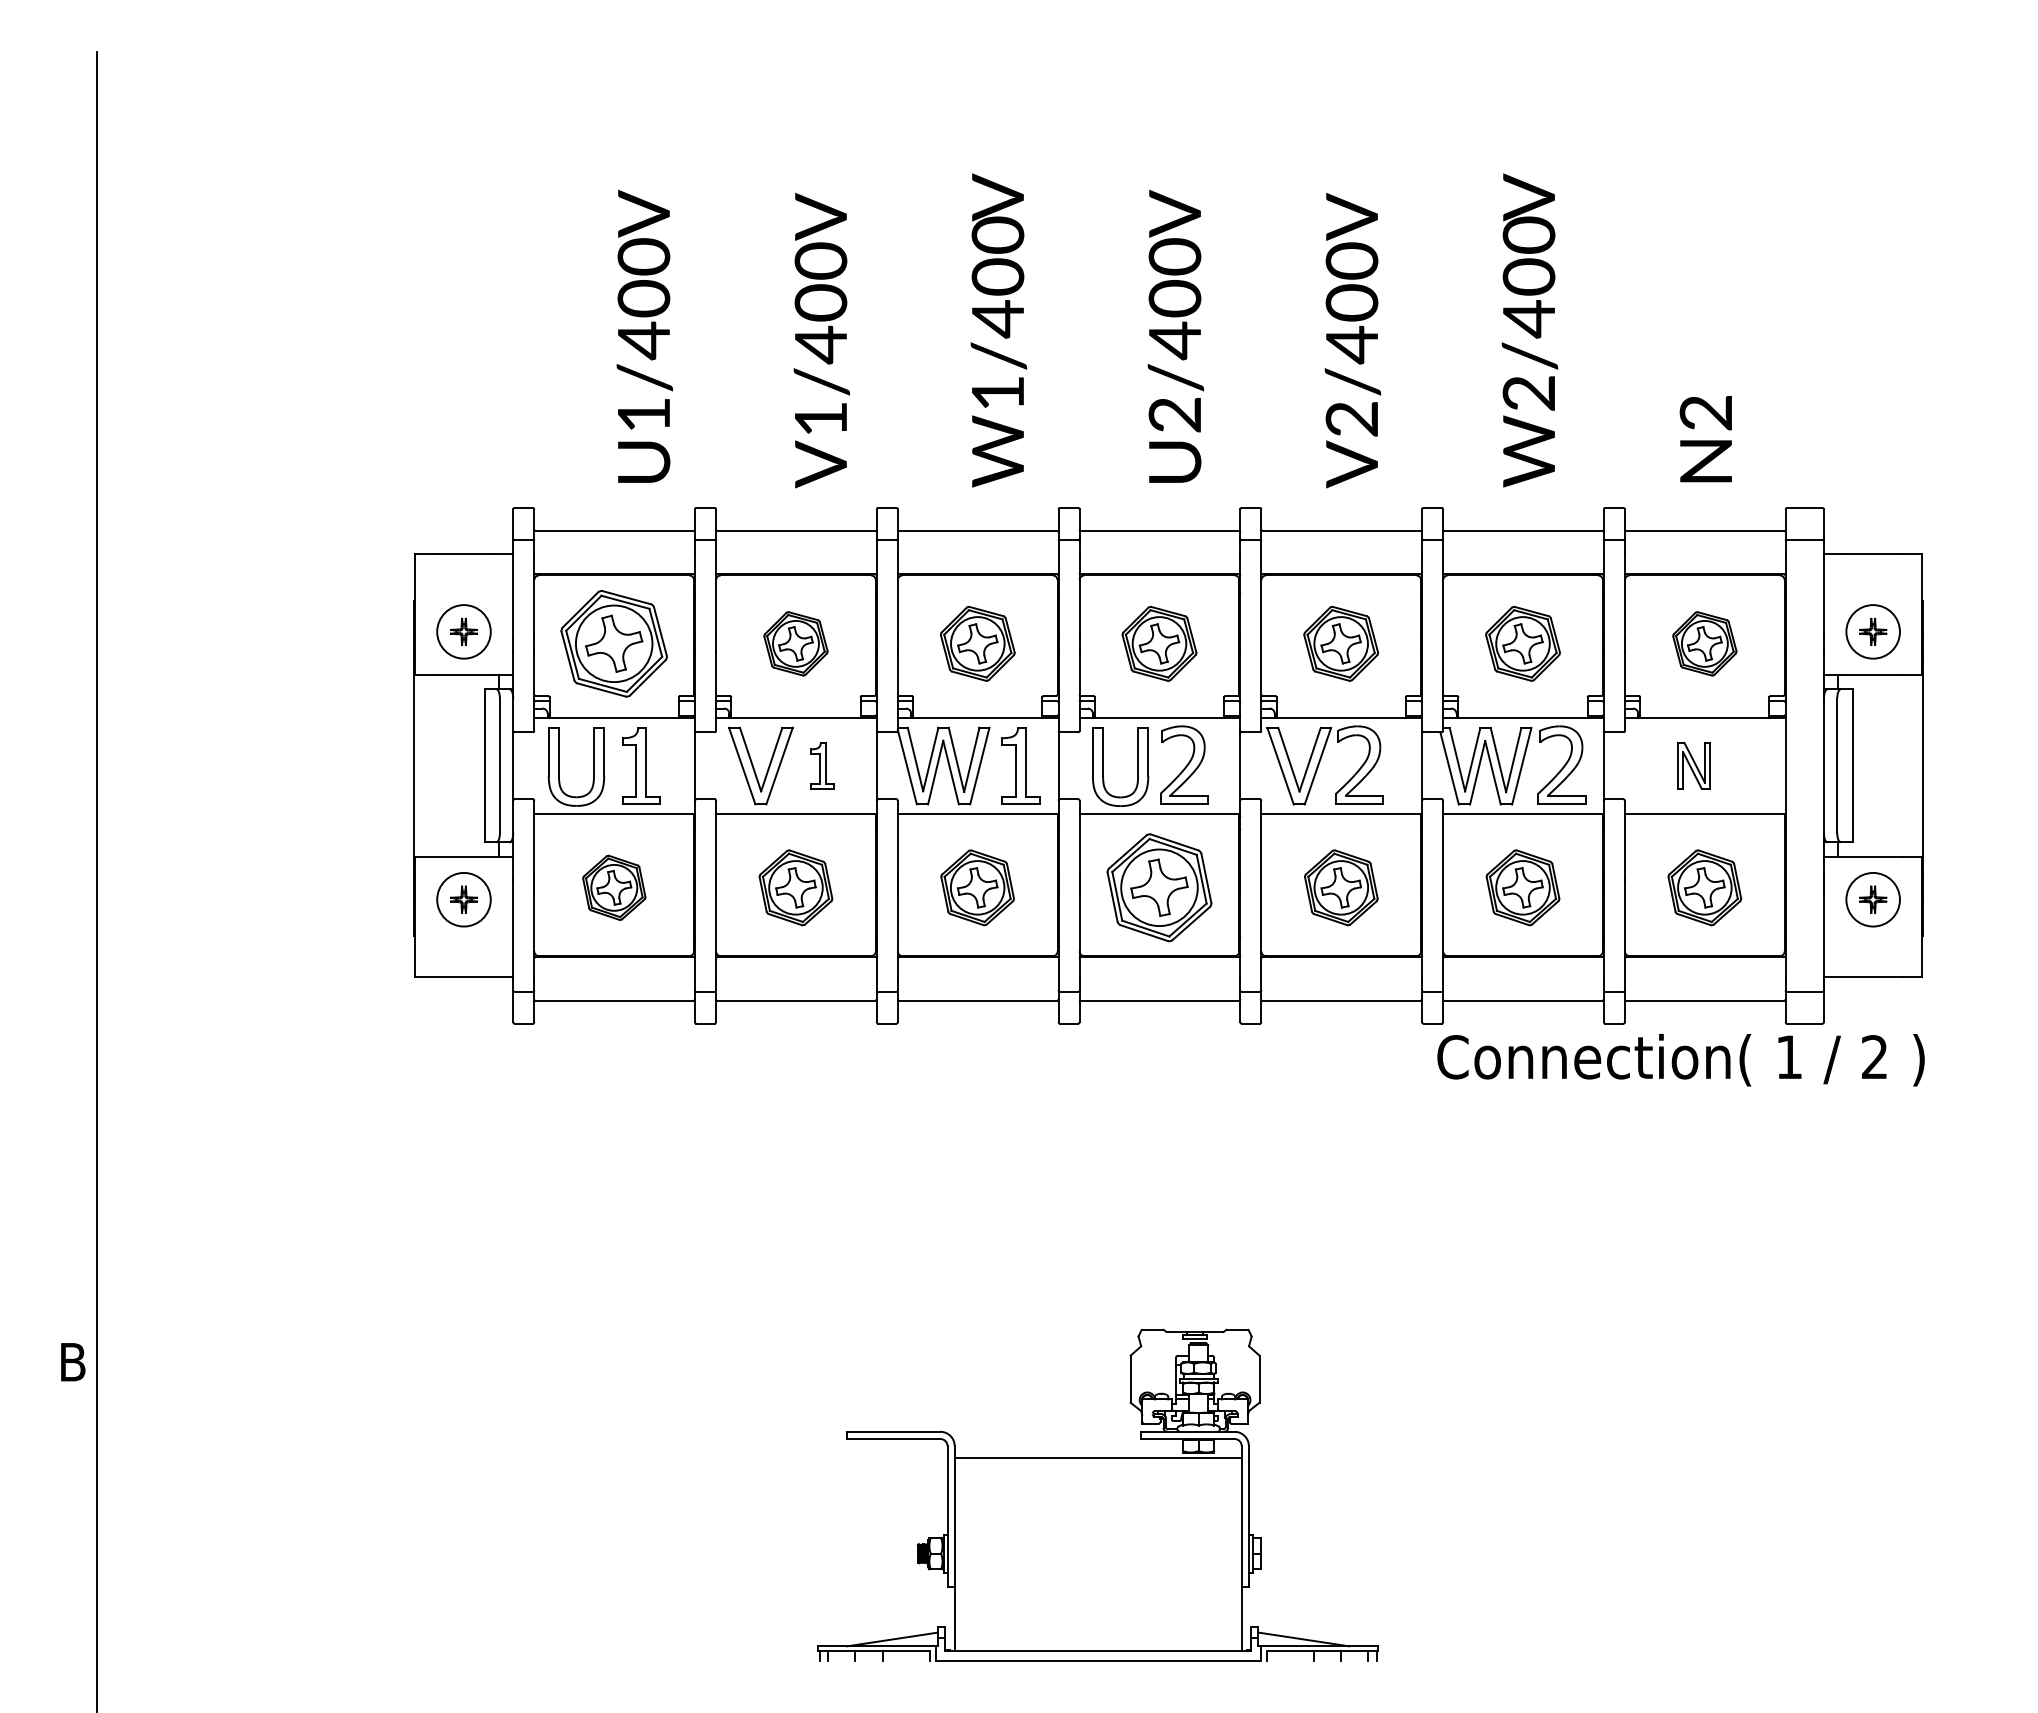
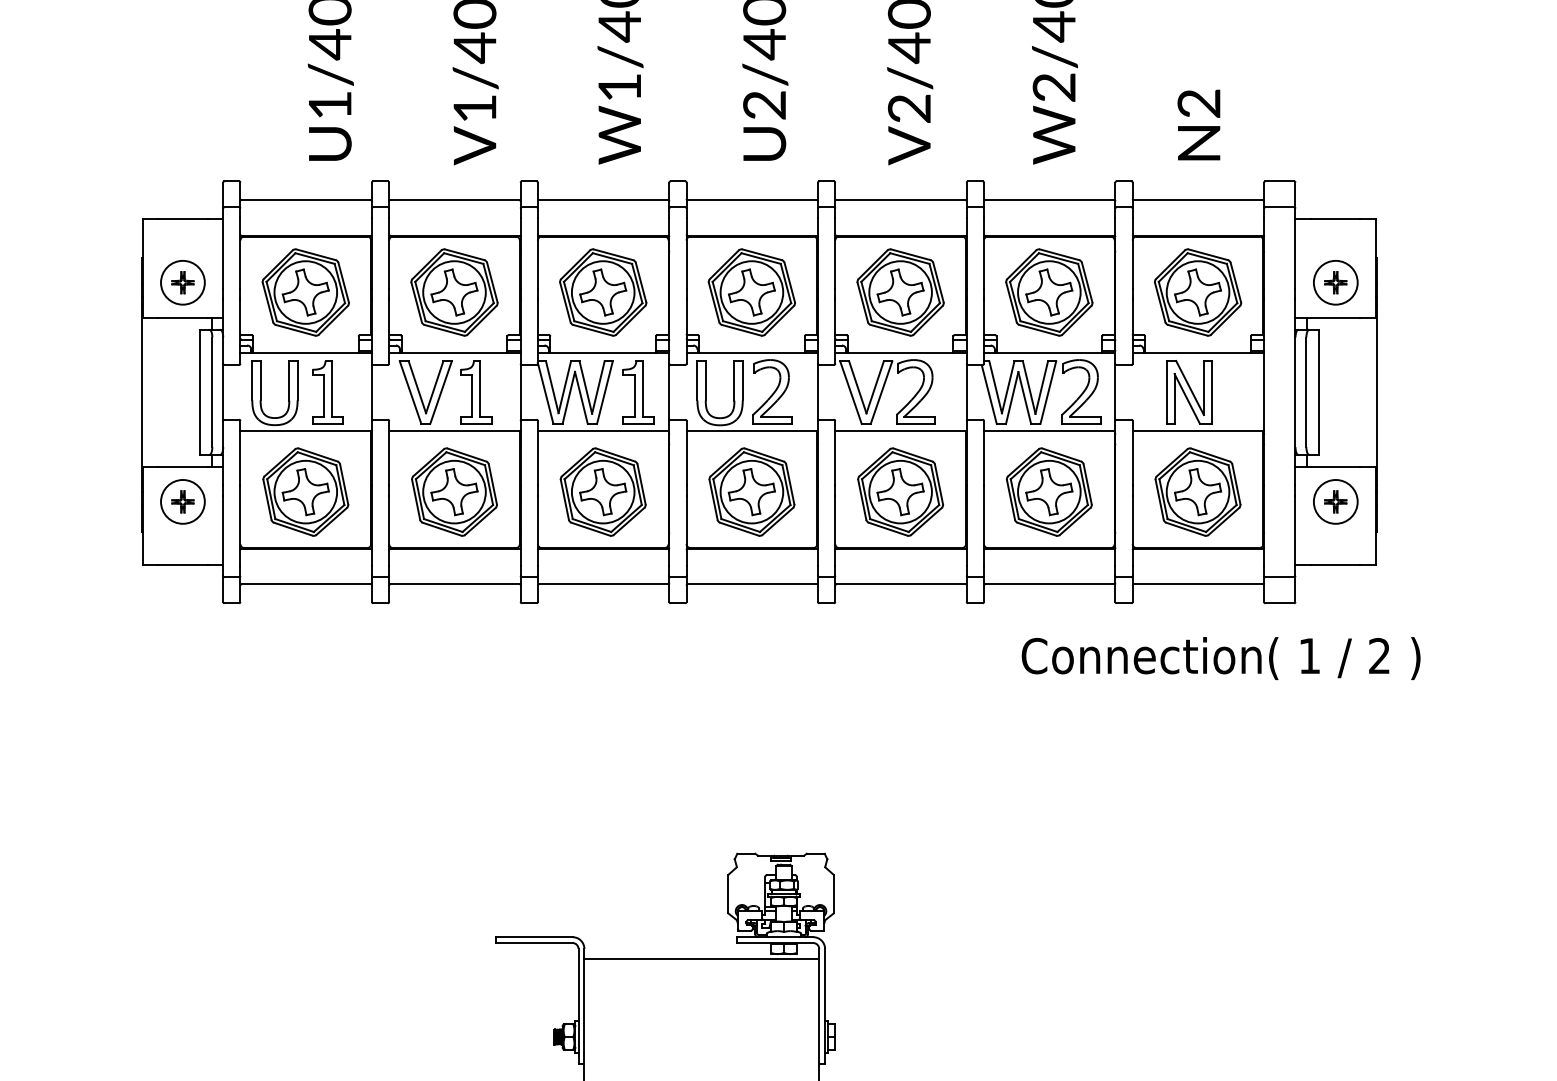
part: (795, 643) -> (454, 292), size x1.67
part: (977, 643) -> (603, 292), size x1.43
part: (1159, 643) -> (751, 292), size x1.43
part: (1340, 643) -> (900, 292), size x1.43
part: (1522, 643) -> (1048, 292), size x1.43
part: (1704, 643) -> (1197, 292), size x1.67
part: (822, 765) -> (476, 392), size x1.67
part: (1693, 765) -> (1188, 392), size x1.67
part: (614, 887) -> (306, 491), size x1.67
part: (795, 887) -> (454, 491), size x1.43
part: (977, 887) -> (603, 491), size x1.43
part: (1341, 887) -> (900, 491), size x1.43
part: (1522, 887) -> (1048, 491), size x1.43
part: (1704, 887) -> (1197, 491), size x1.43
text: (1680, 1060) -> (1220, 658), moved

